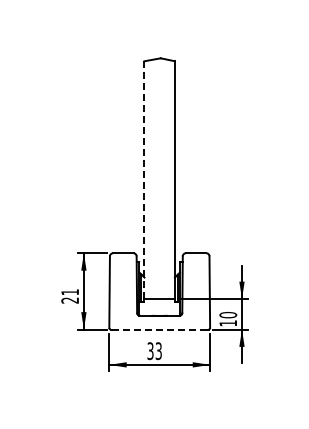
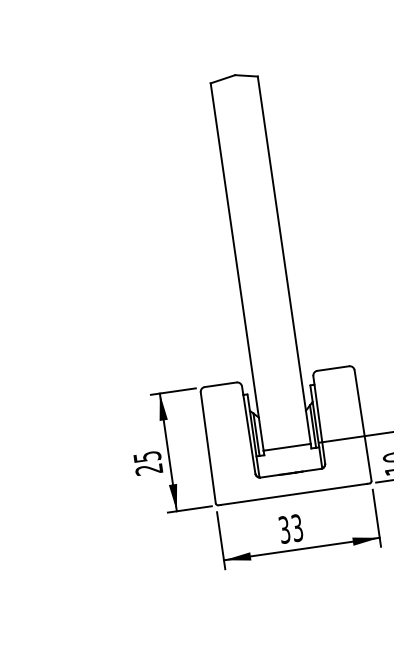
line: (144, 180) -> (237, 267), dashed -> solid
text: (70, 292) -> (147, 457), 21 -> 25
line: (159, 329) -> (293, 494), dashed -> solid

